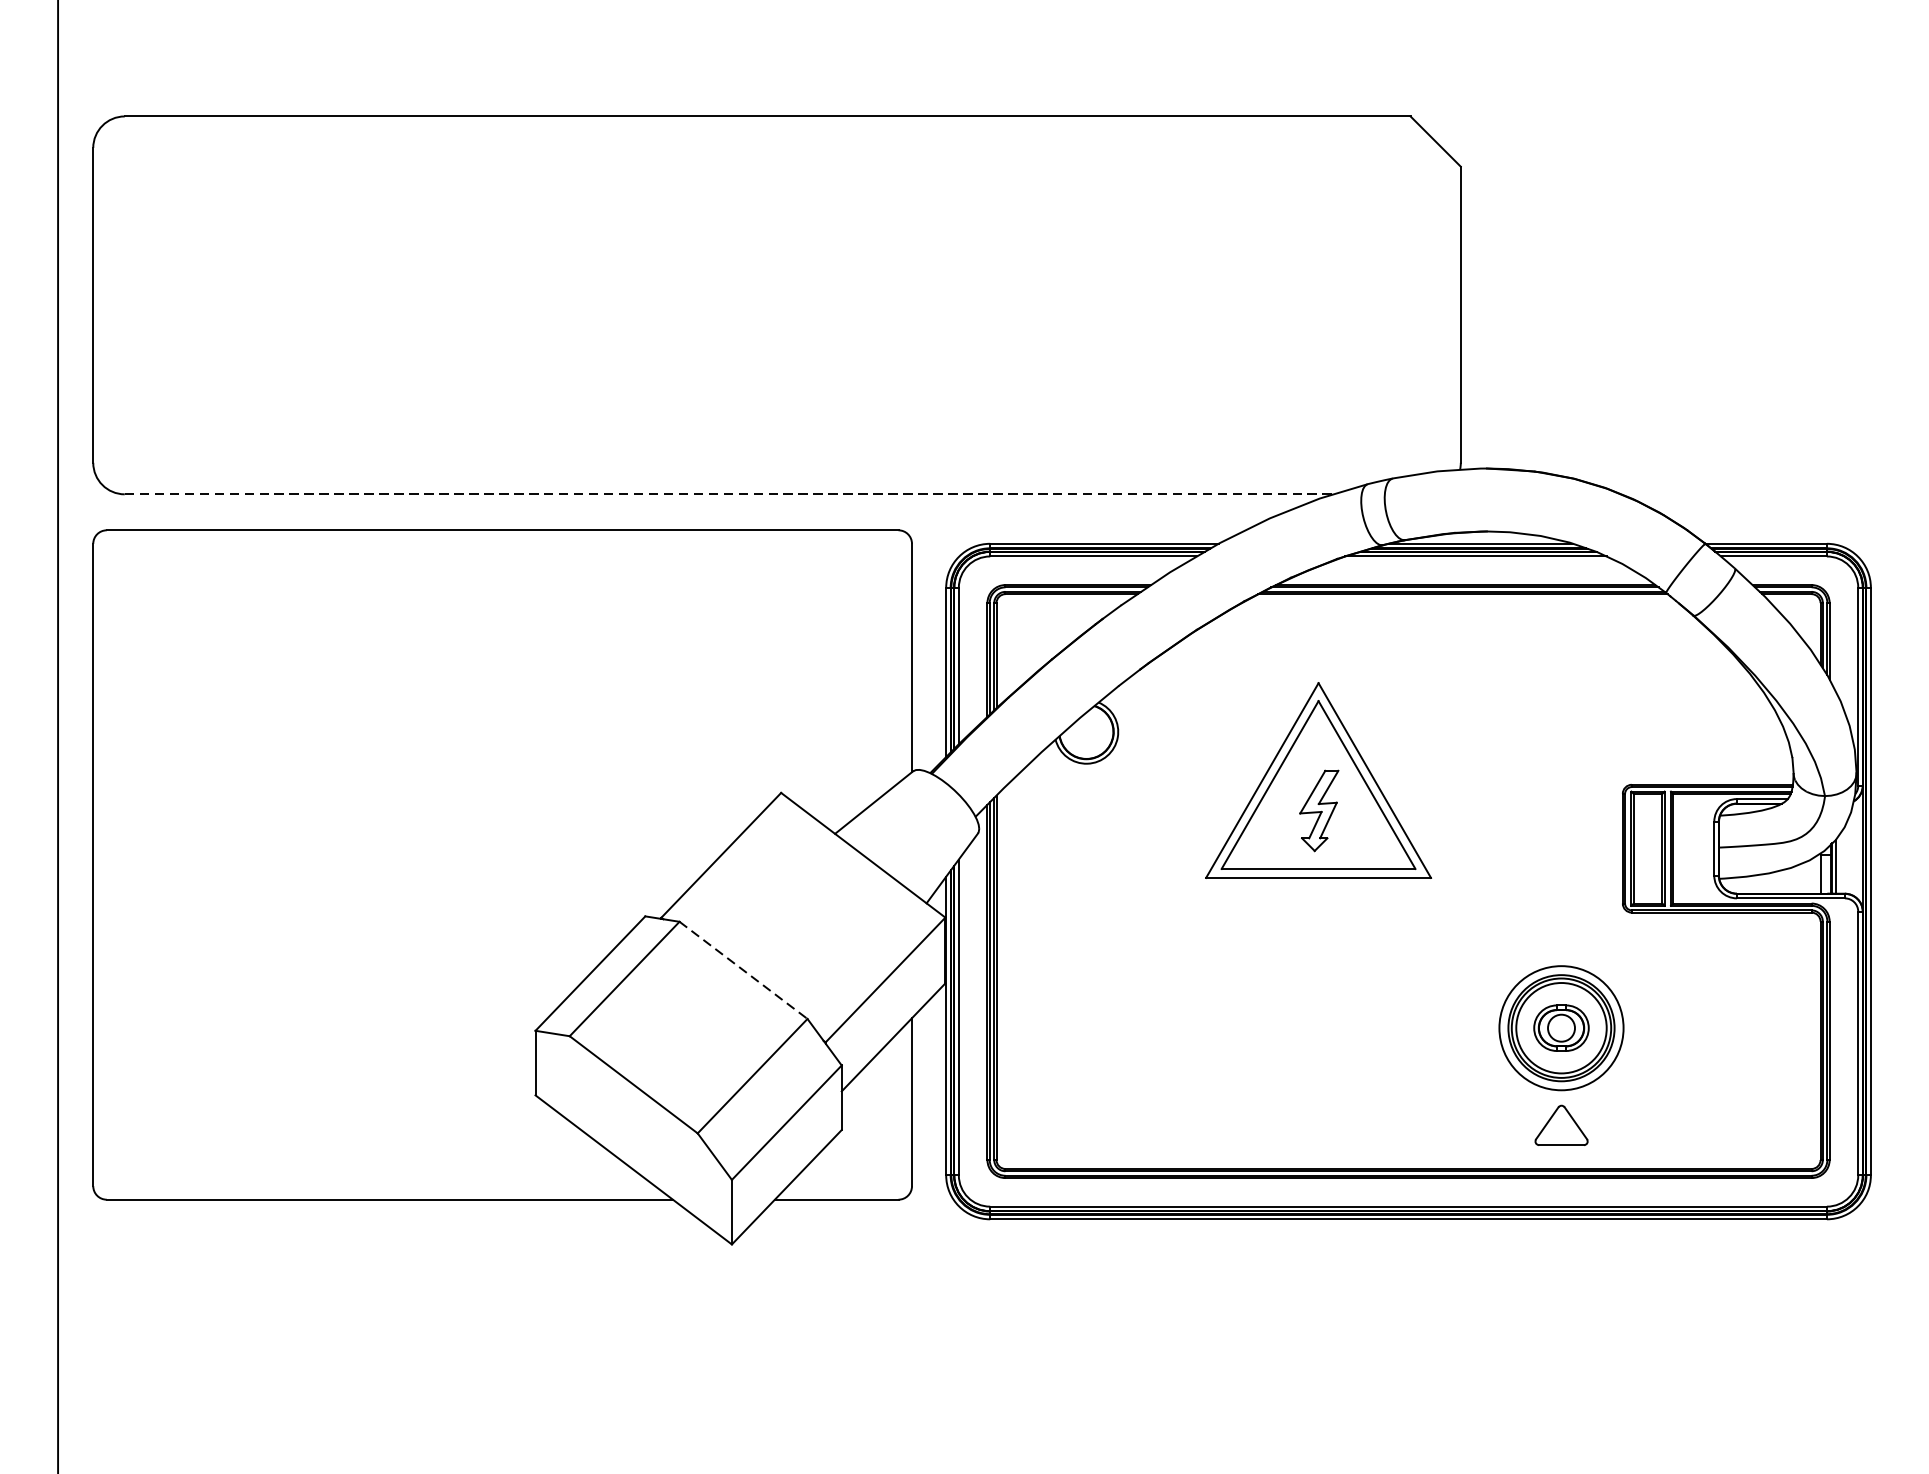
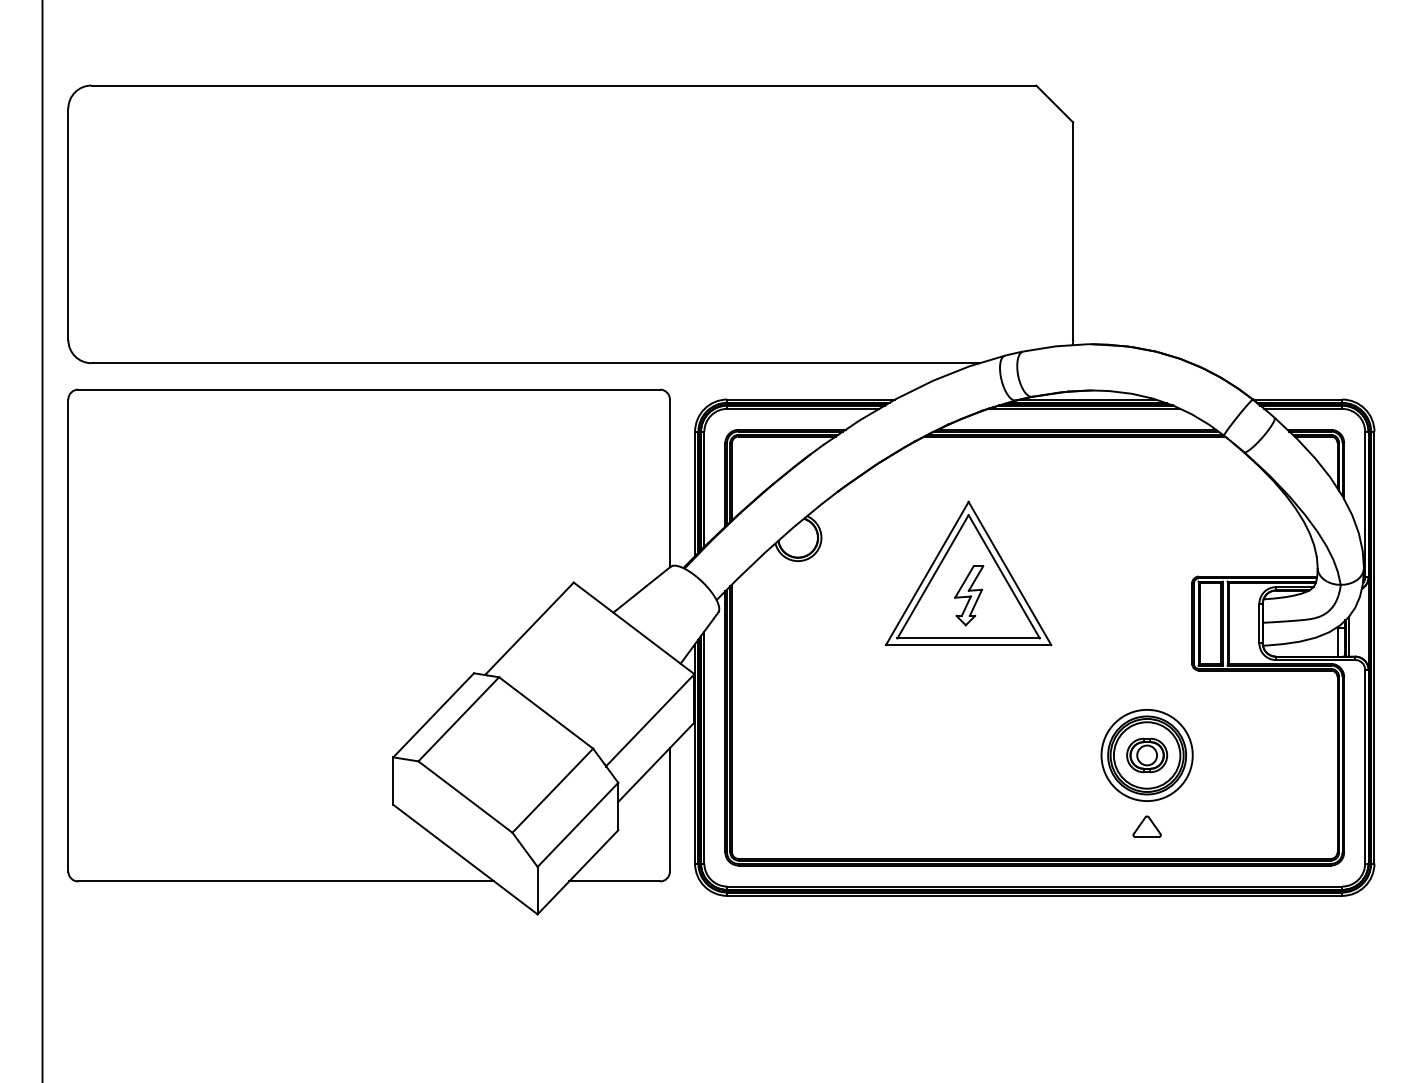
line: (730, 494) -> (536, 363), dashed -> solid
line: (744, 971) -> (546, 713), dashed -> solid
part: (1560, 1124) -> (1146, 826), size x0.71

